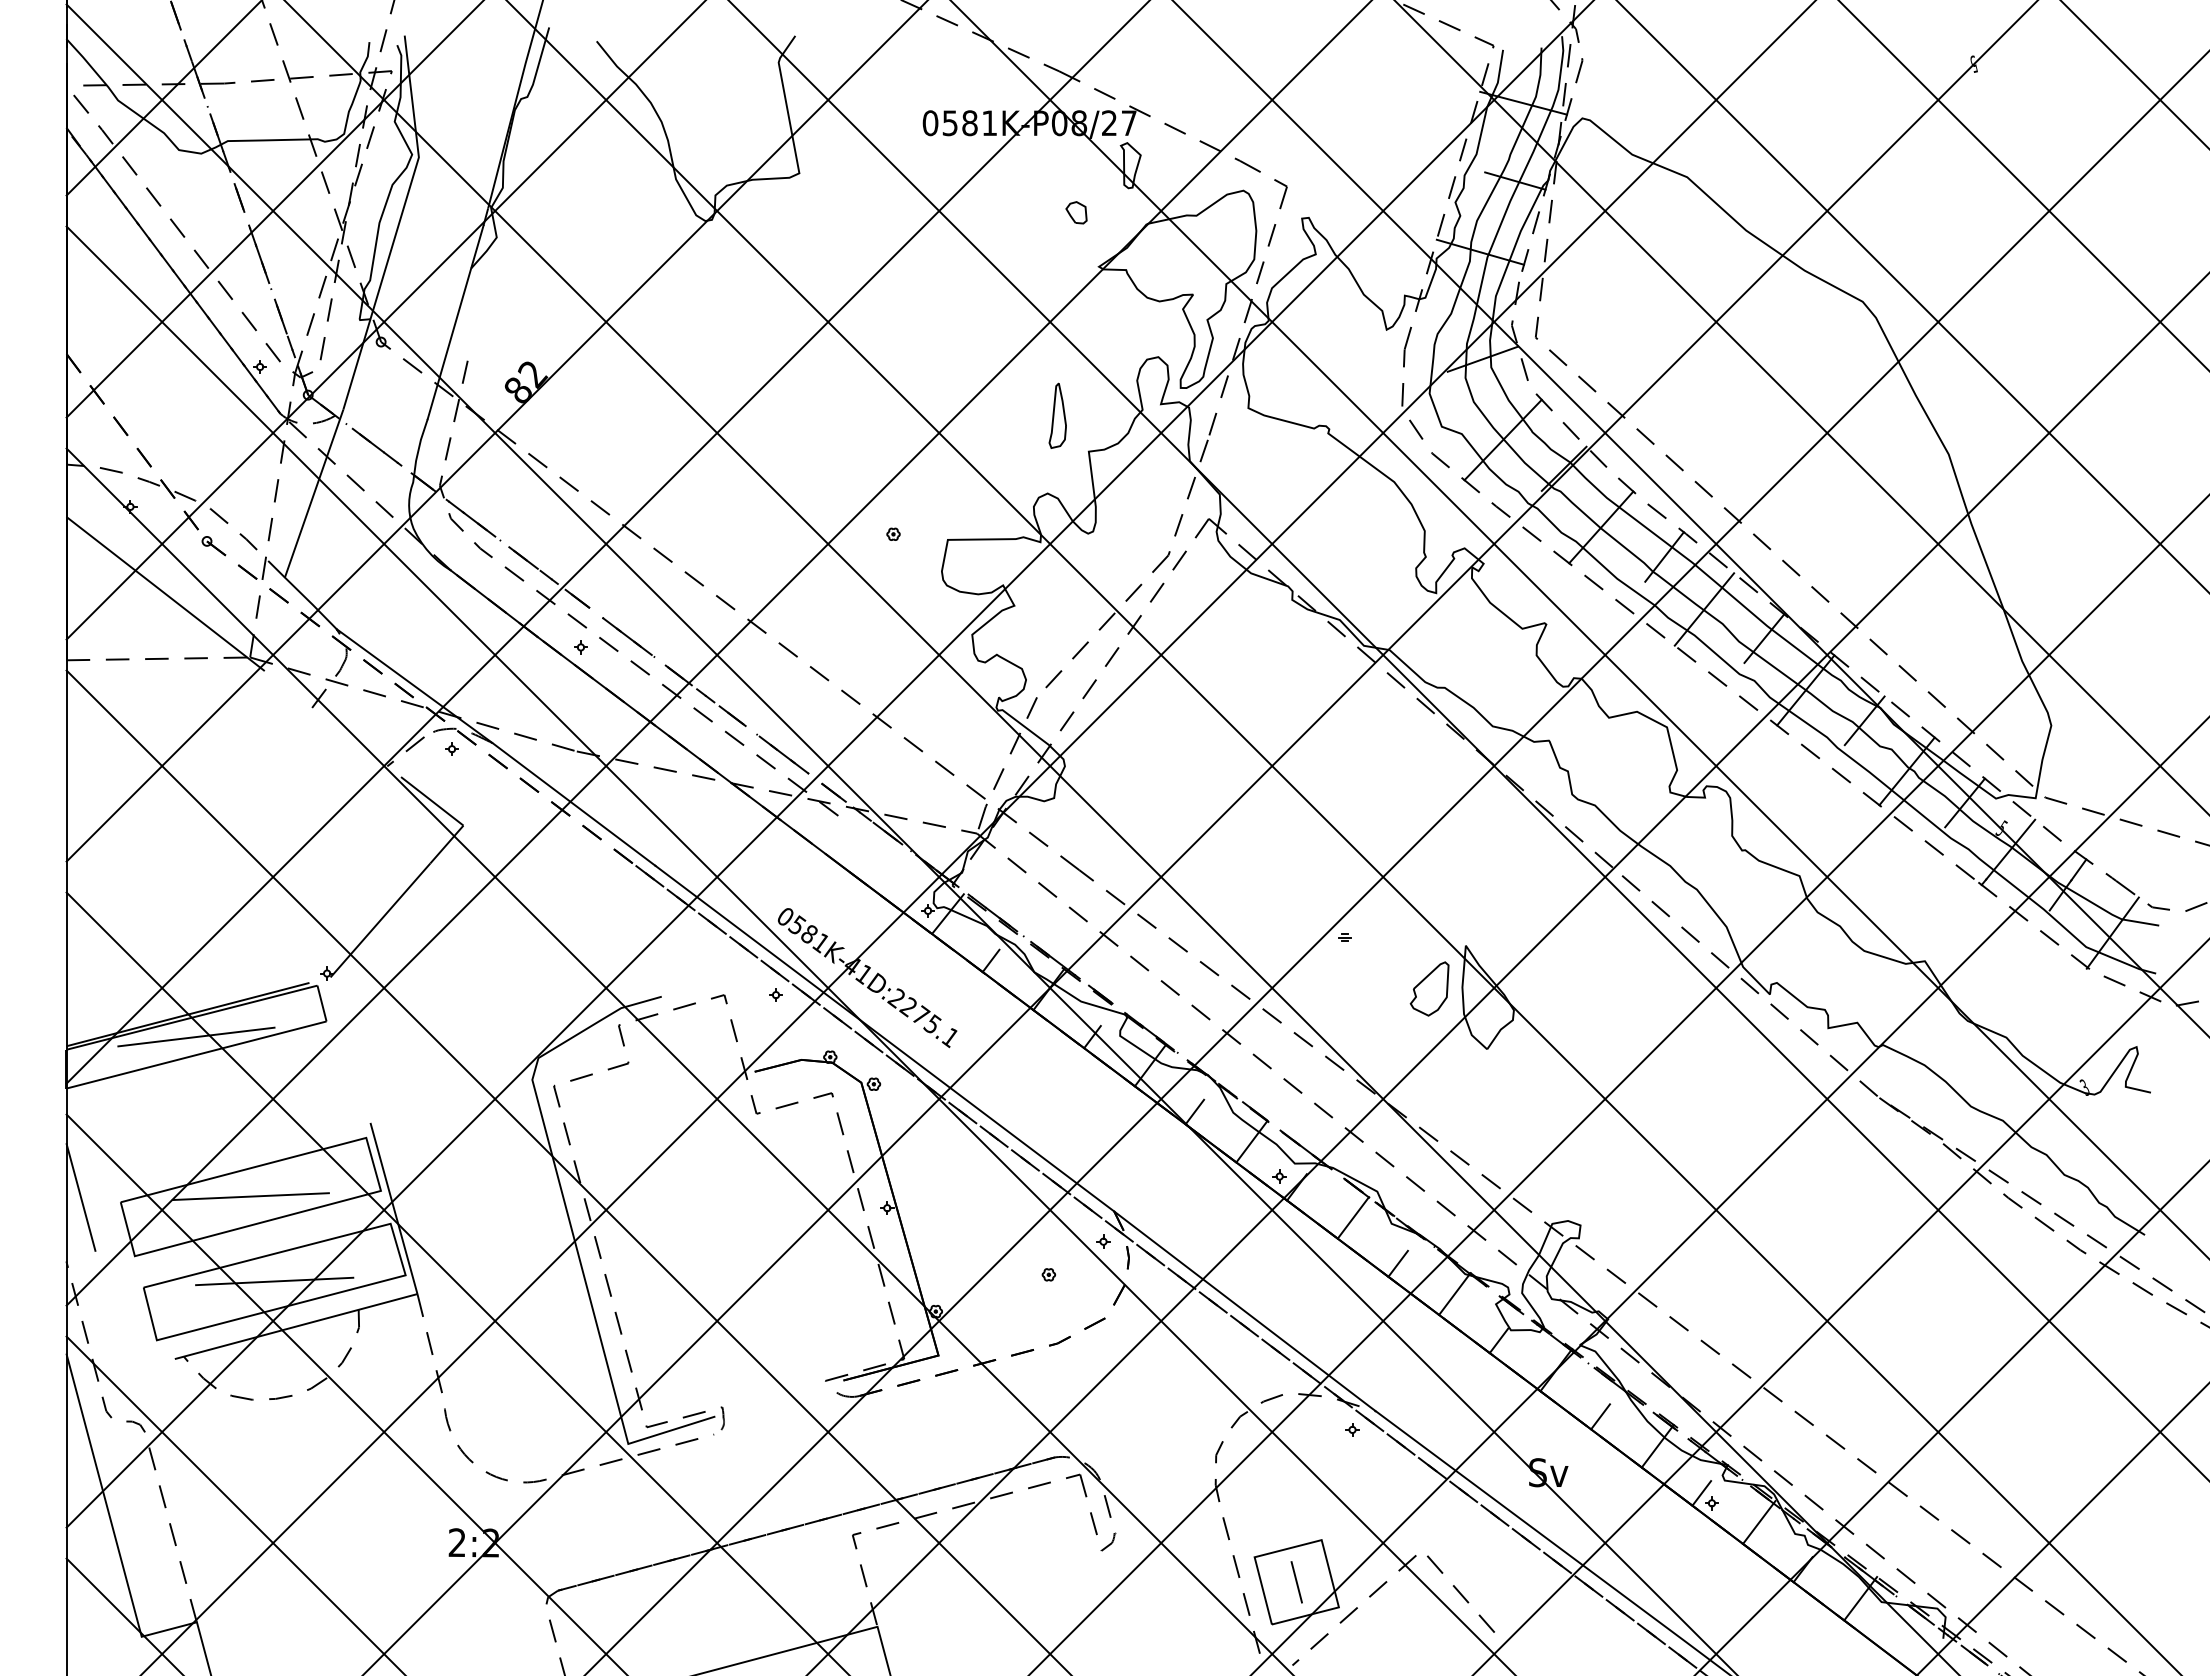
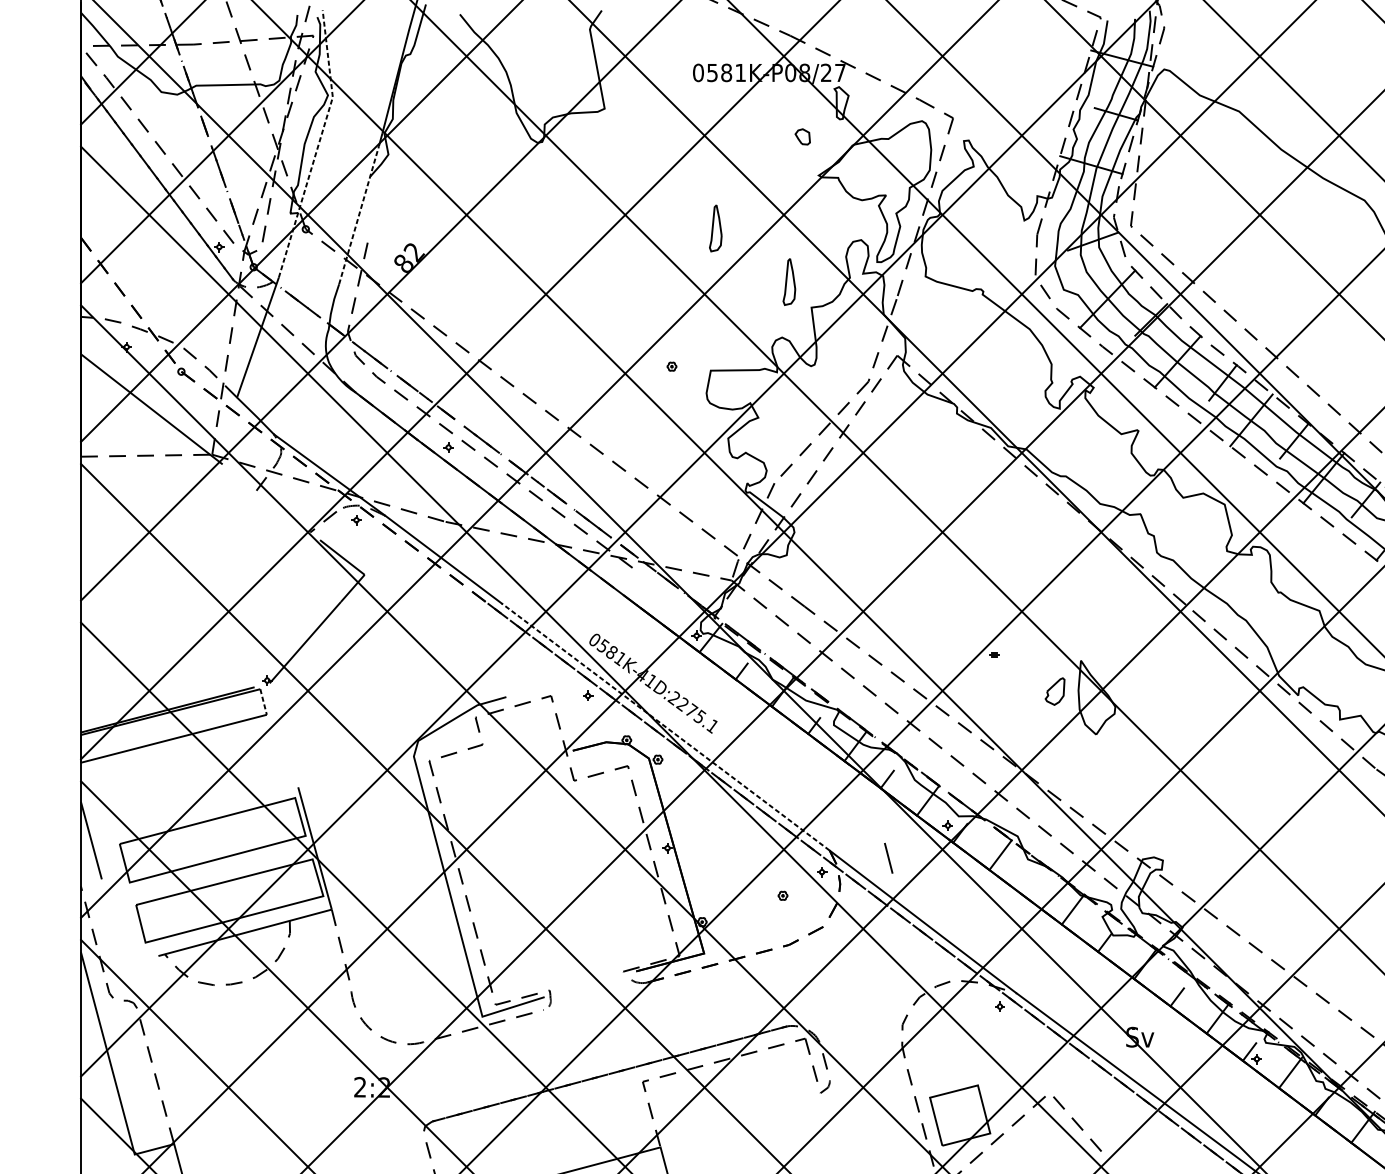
line: (398, 224) -> (318, 145), solid -> dashed
line: (455, 322) -> (358, 215), solid -> dashed
part: (954, 340) -> (715, 228), added
part: (1429, 988) -> (1055, 691), size x0.7
line: (322, 1004) -> (263, 702), solid -> dashed
line: (196, 1036) -> (173, 725), removed
line: (884, 1038) -> (665, 726), solid -> dashed
line: (250, 1196) -> (212, 839), removed
line: (1397, 1263) -> (1032, 887), removed
line: (274, 1281) -> (229, 900), removed
line: (1296, 1582) -> (888, 858), moved

